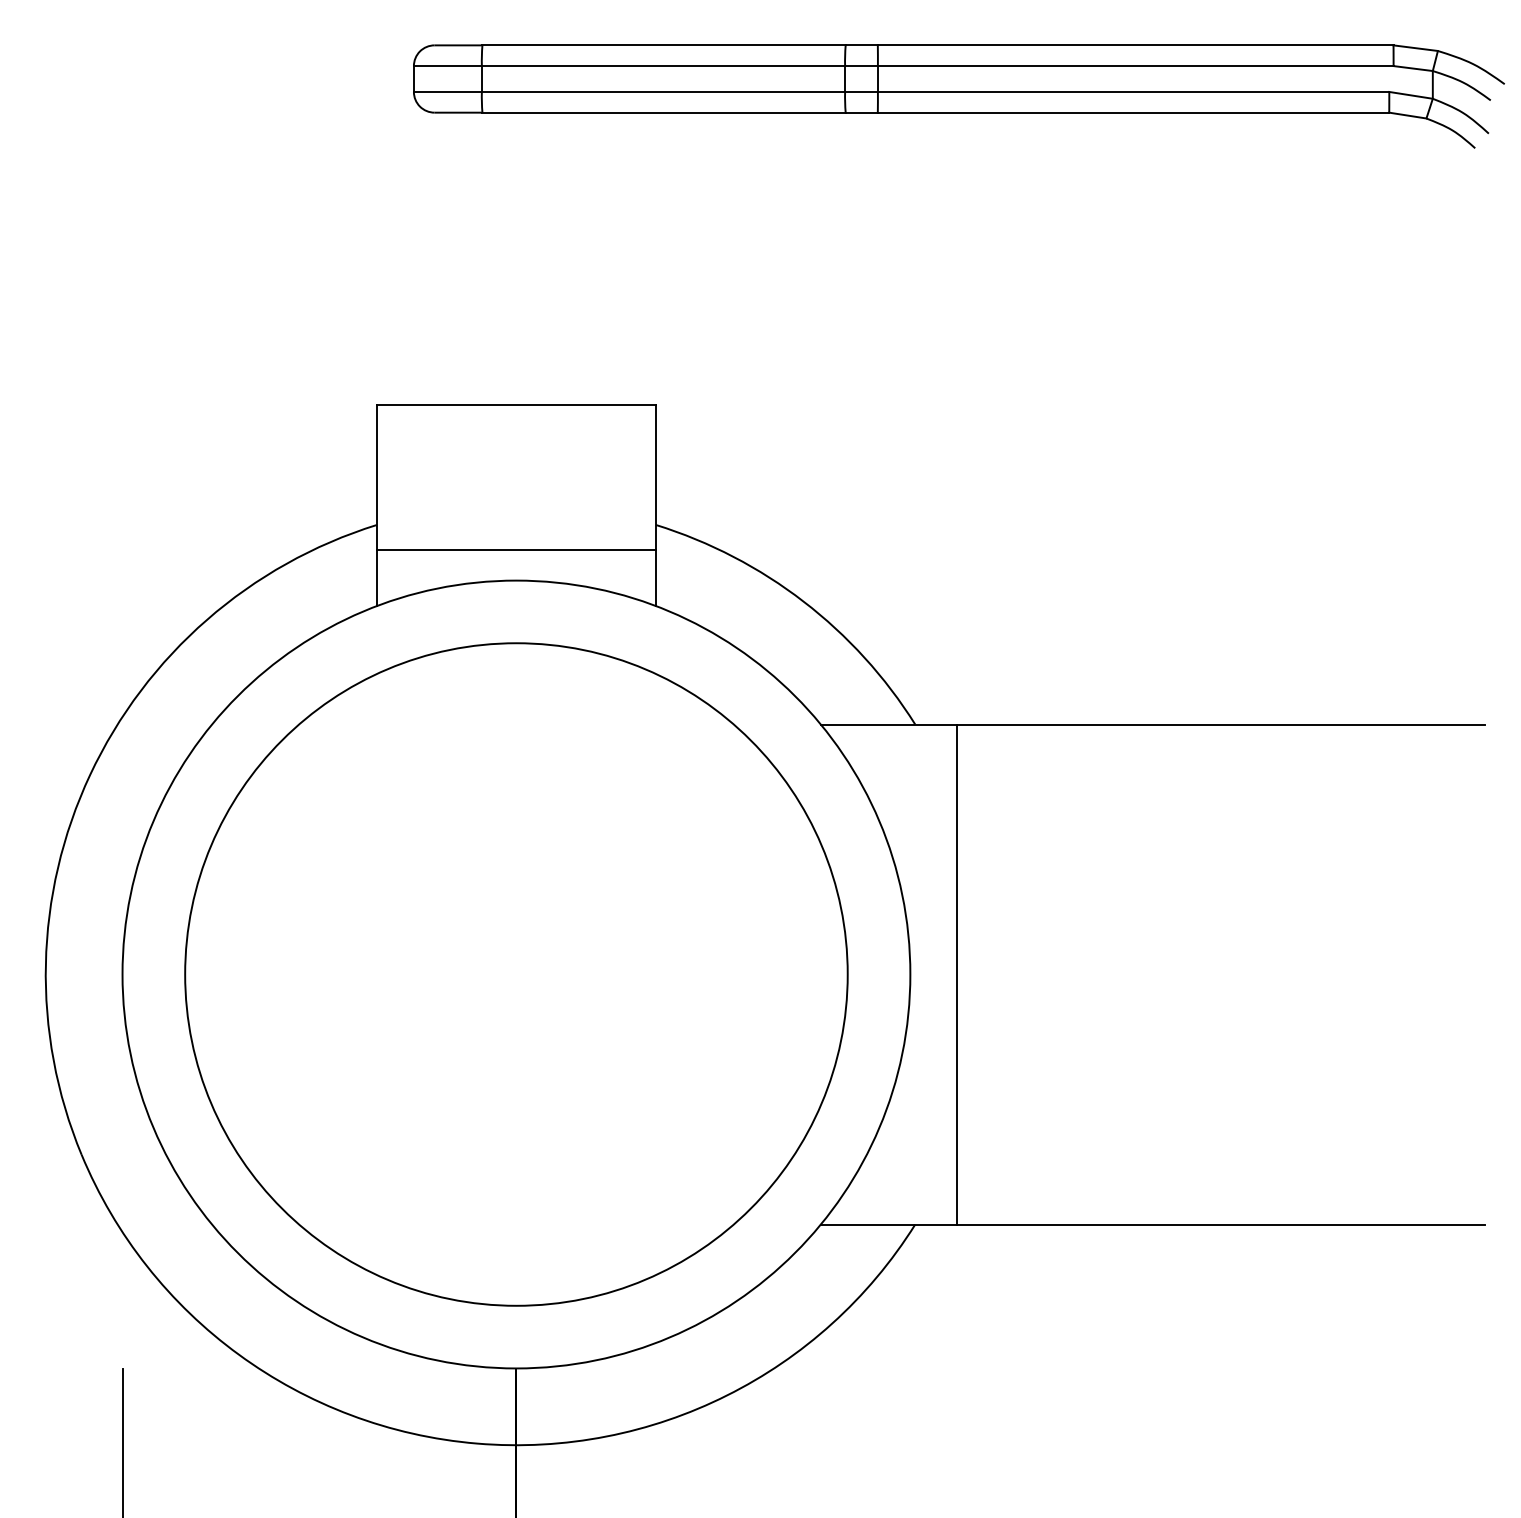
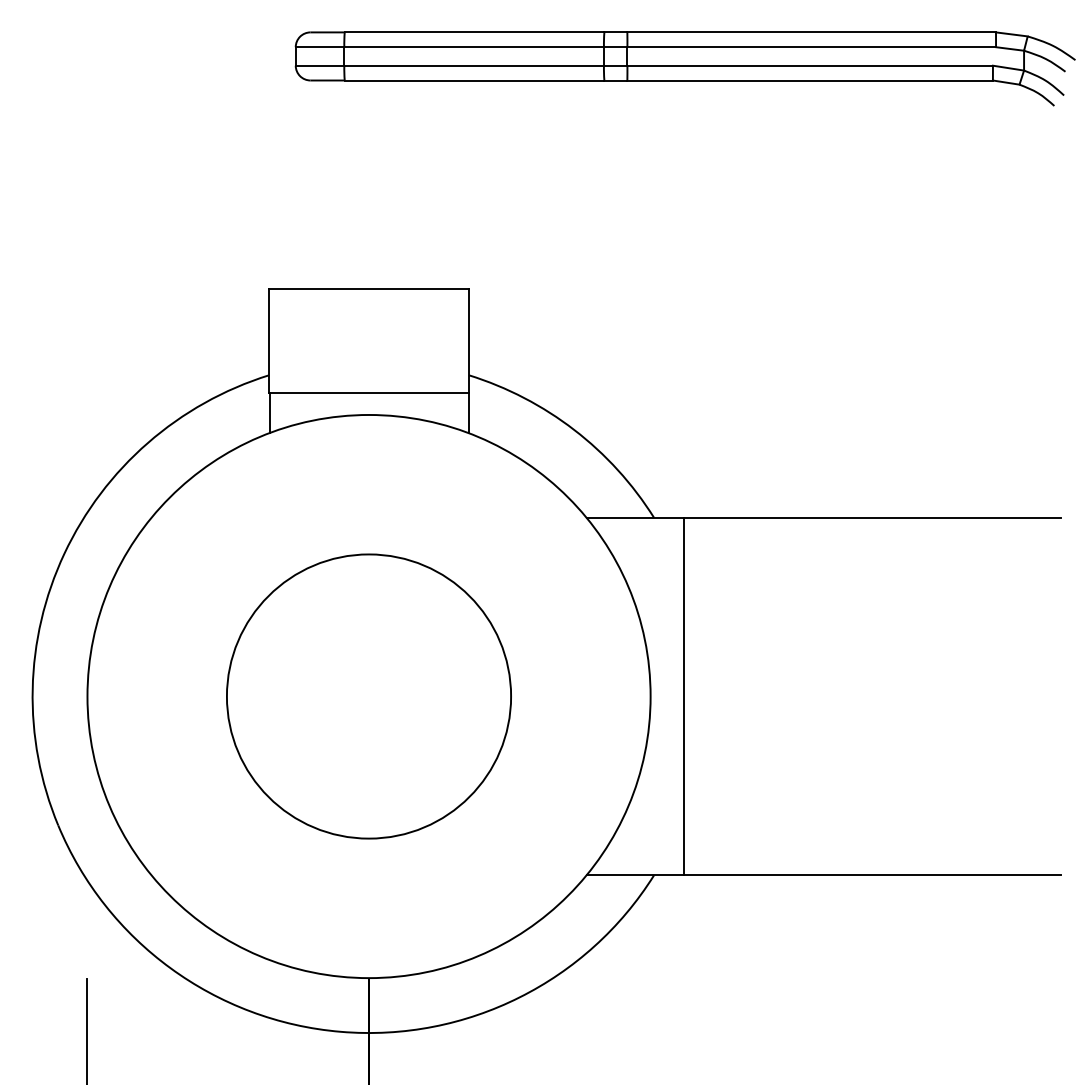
circle: (515, 974) -> (368, 696), size x0.6

